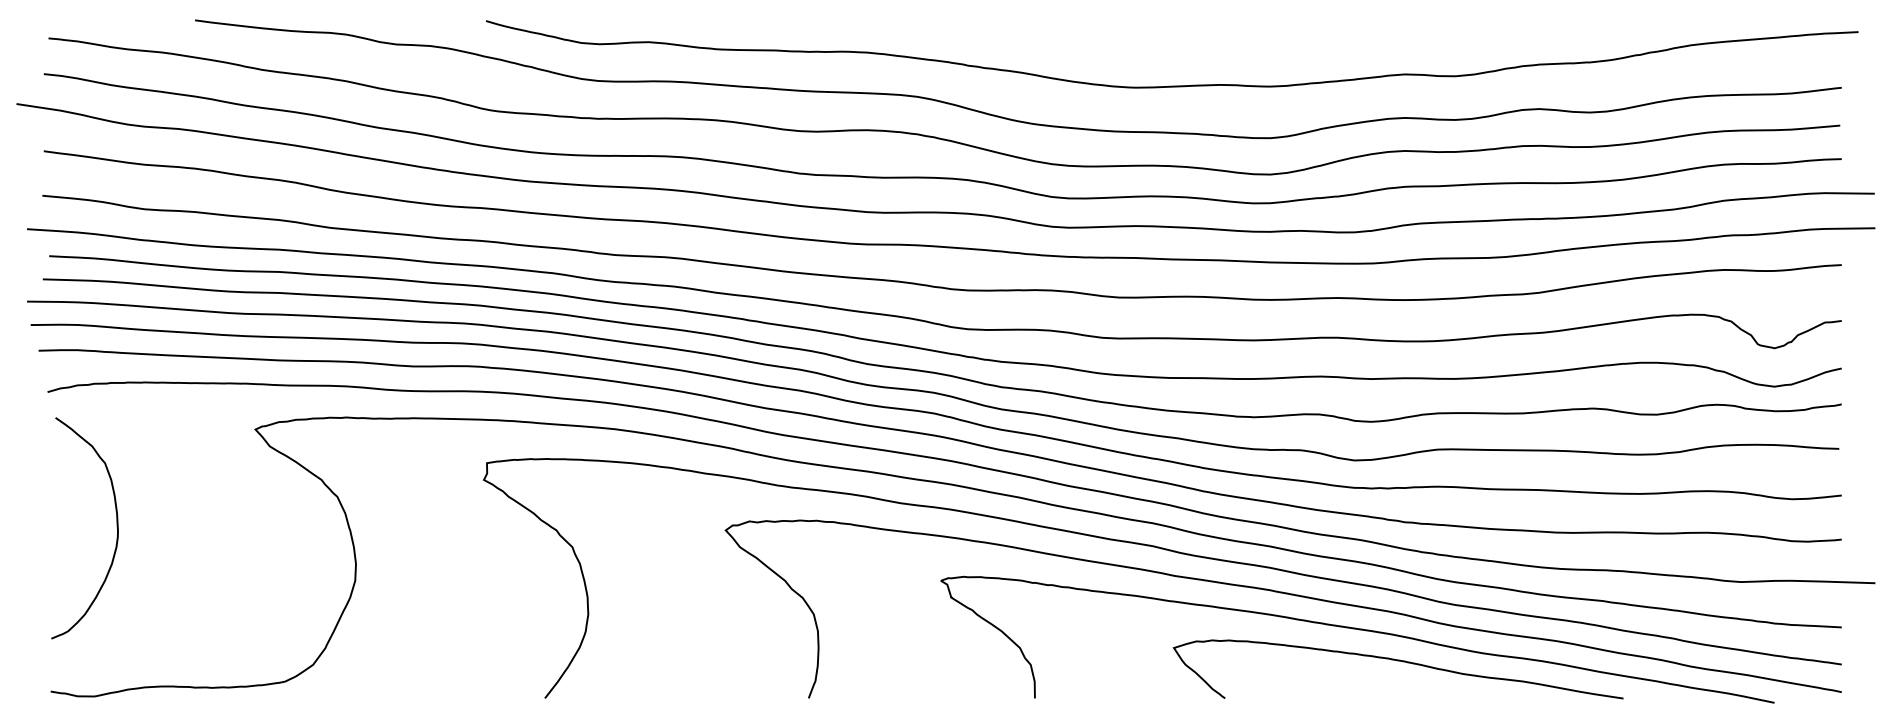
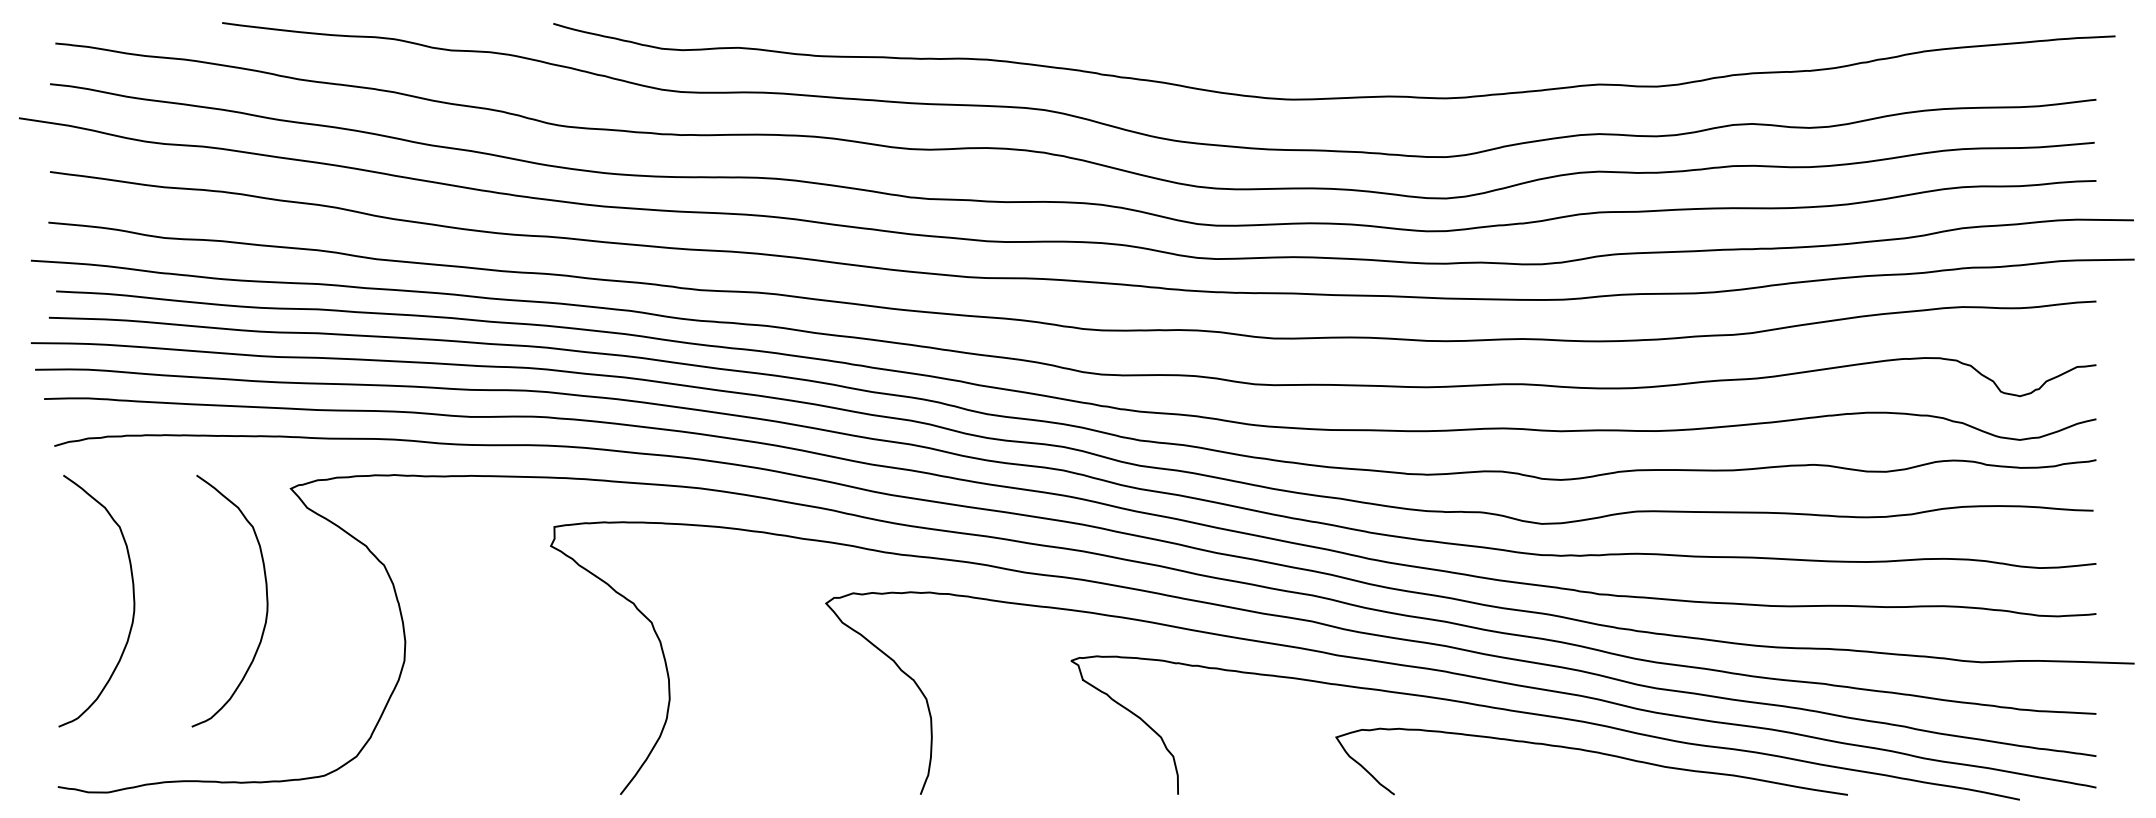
curve: (233, 527) -> (265, 600), added

